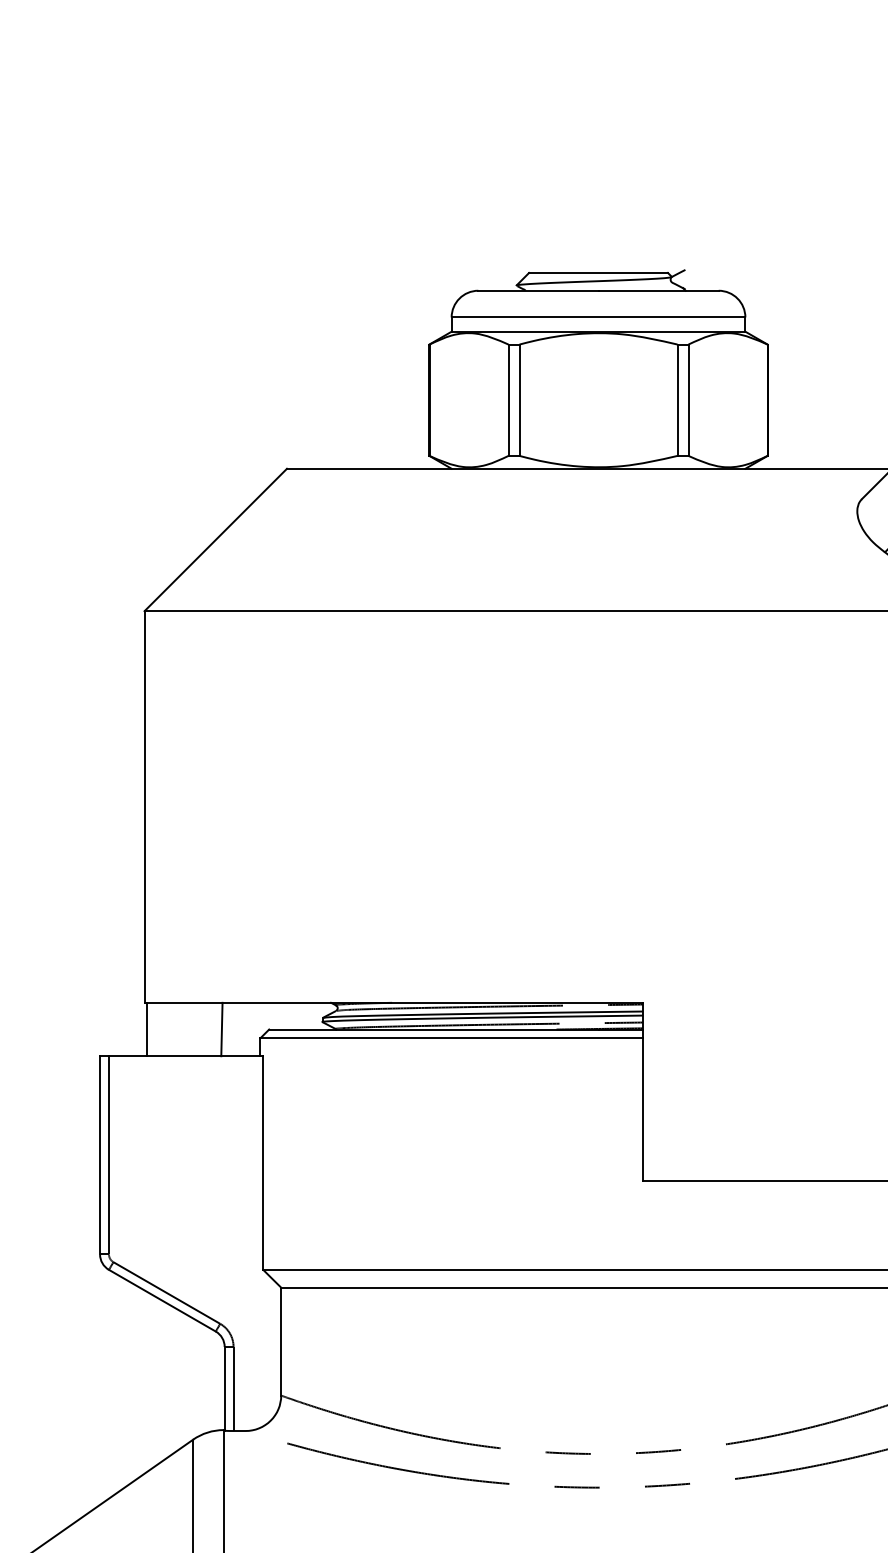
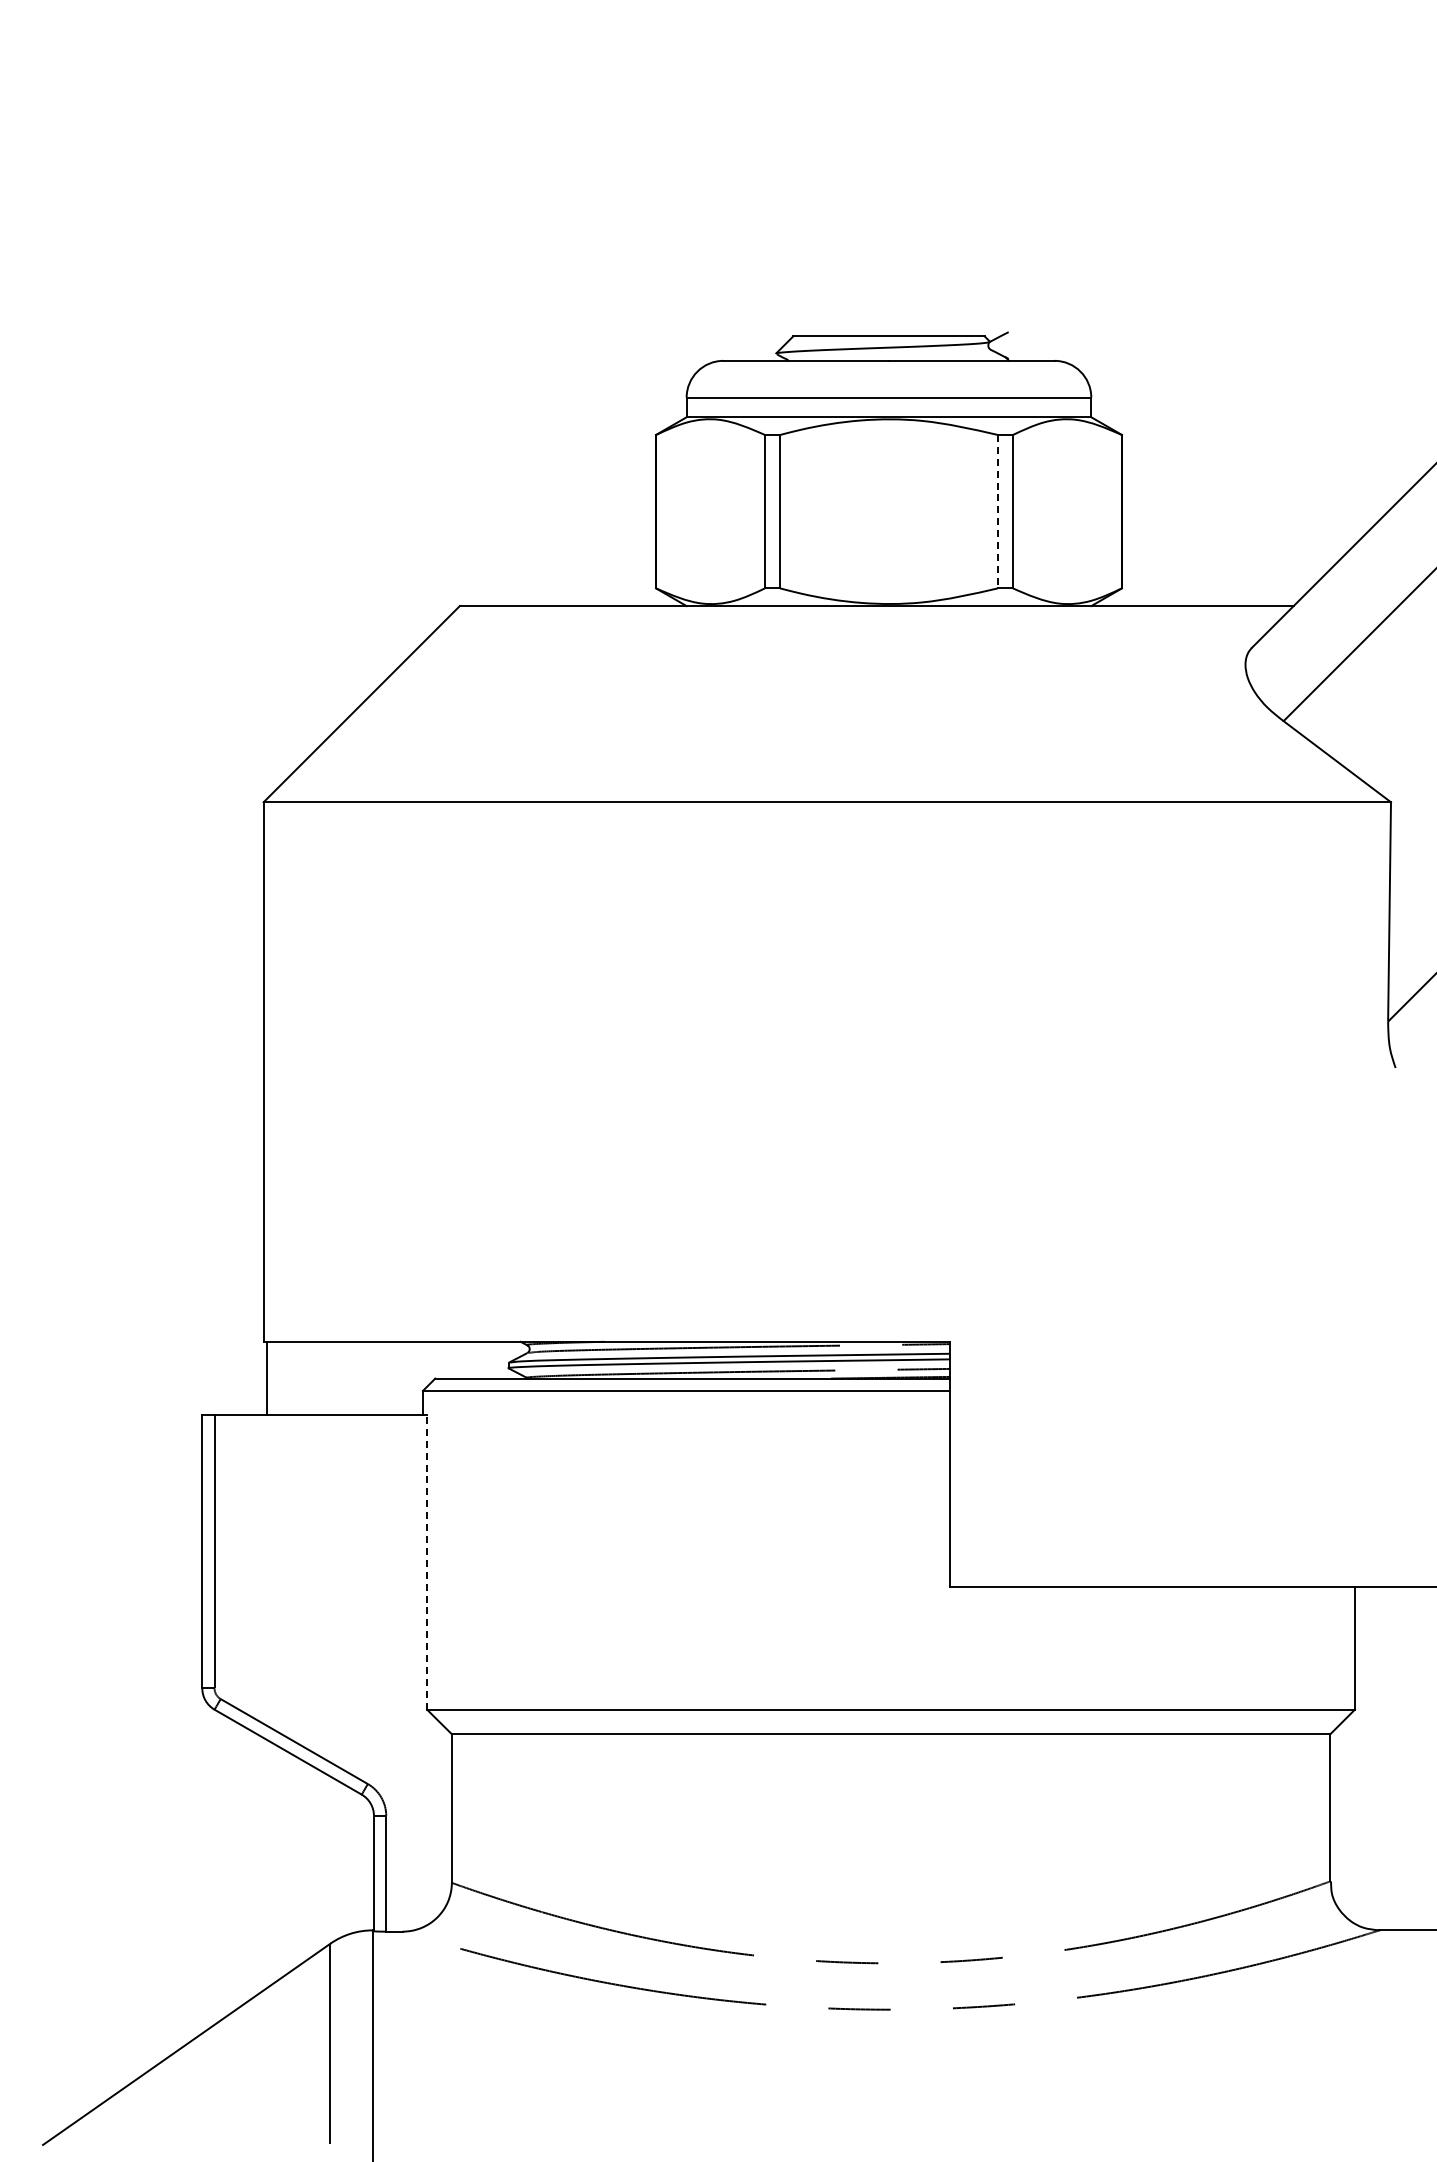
line: (677, 400) -> (997, 511), solid -> dashed
line: (222, 1029) -> (370, 1378), removed
line: (263, 1163) -> (427, 1562), solid -> dashed

